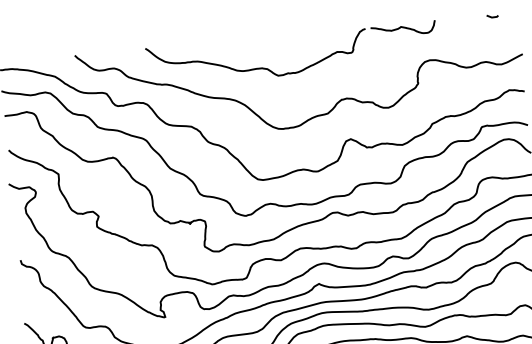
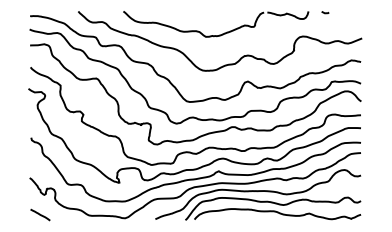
line: (492, 16) -> (325, 12), moved

